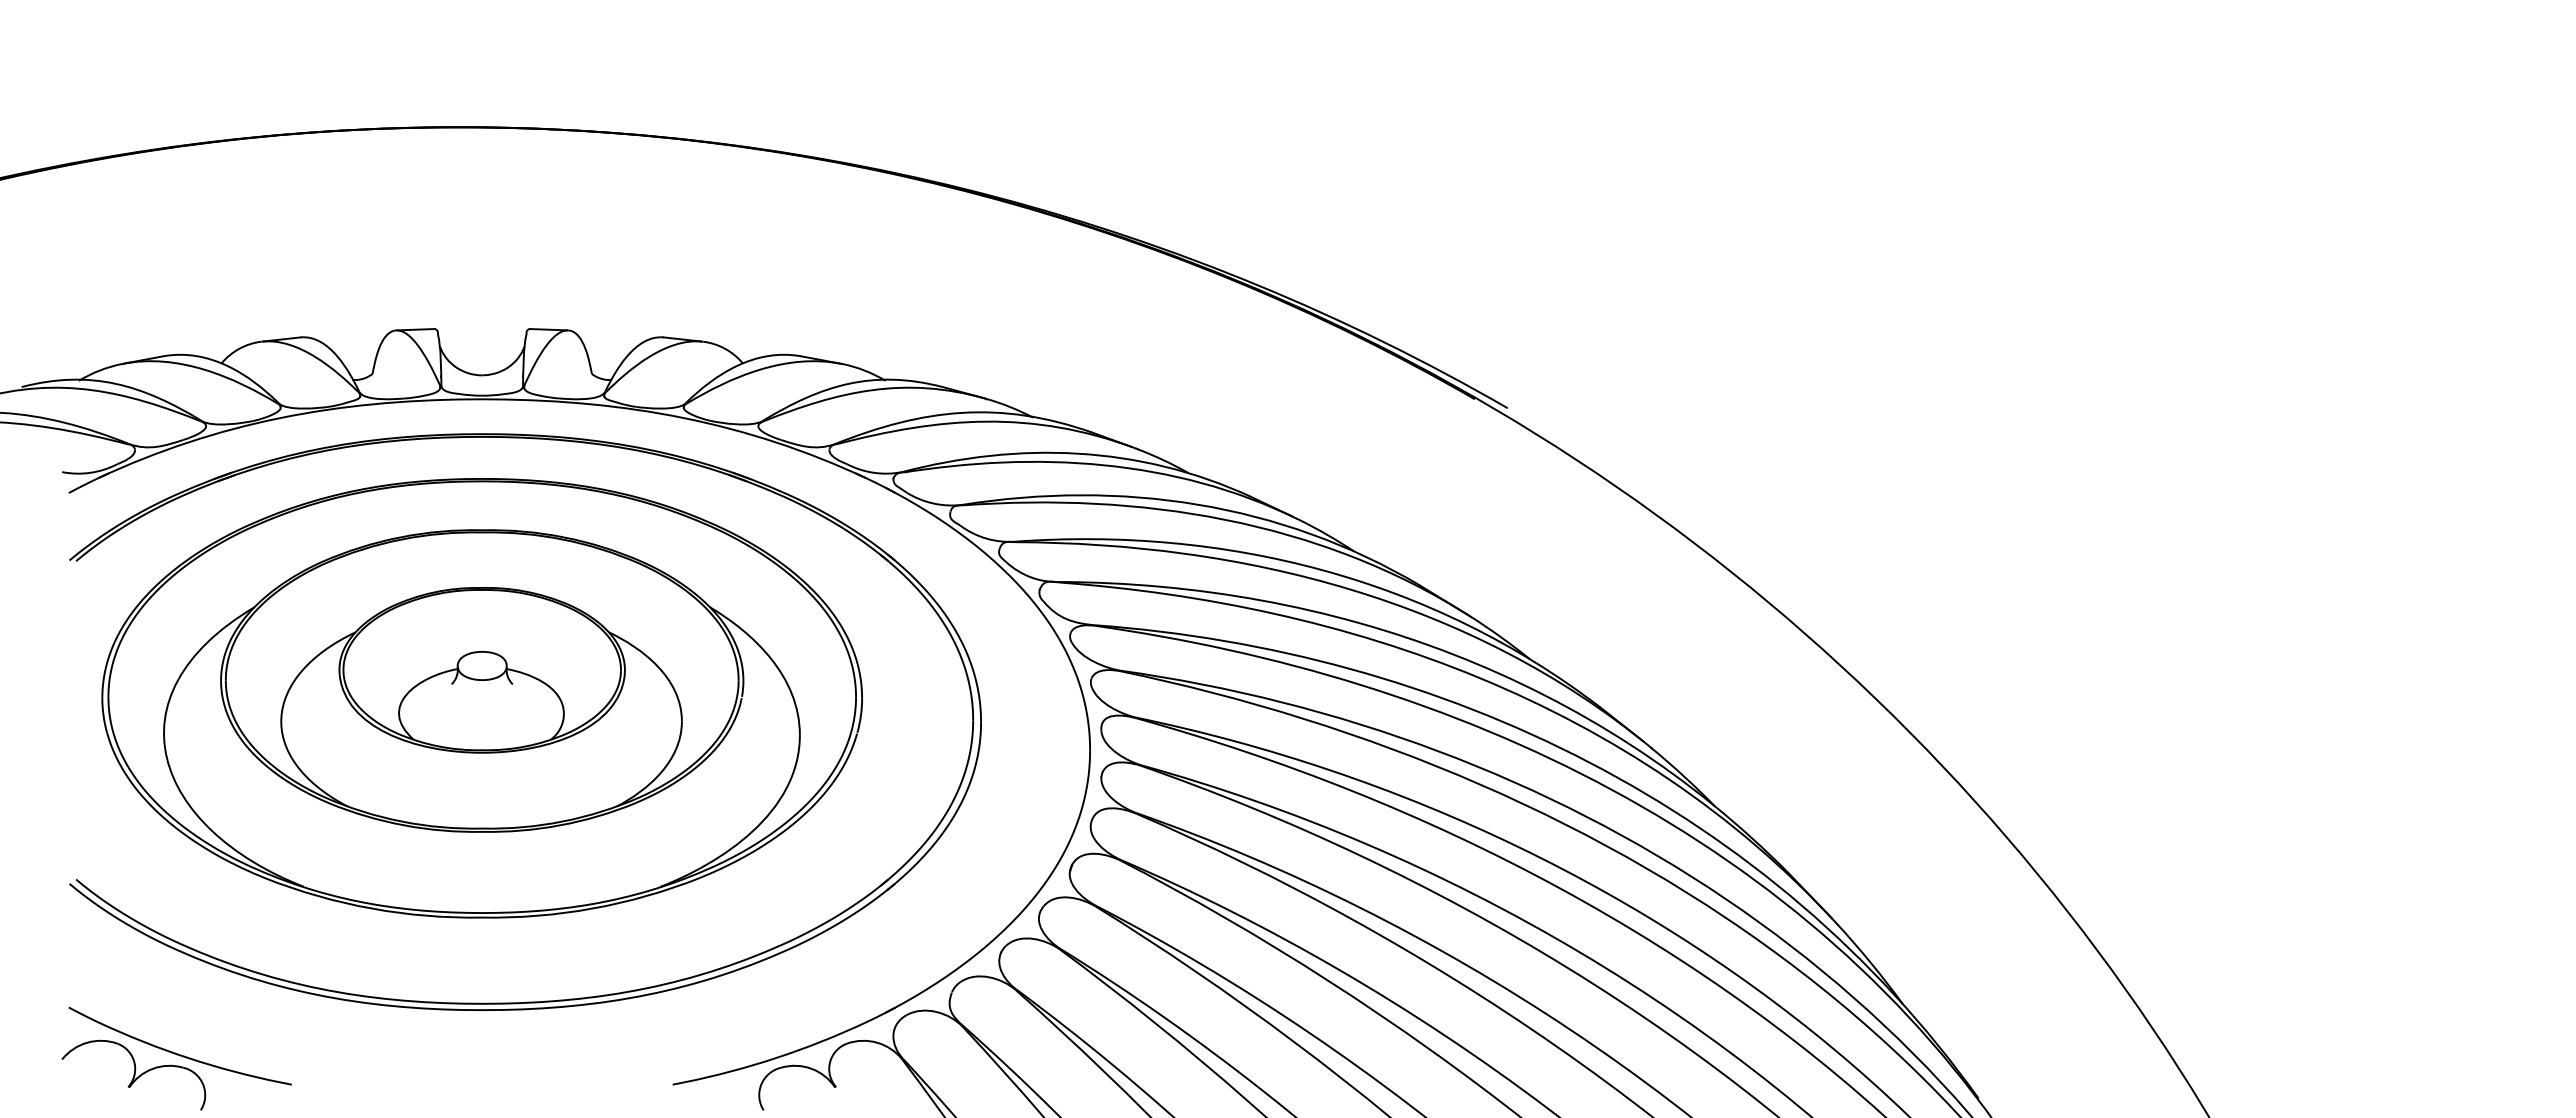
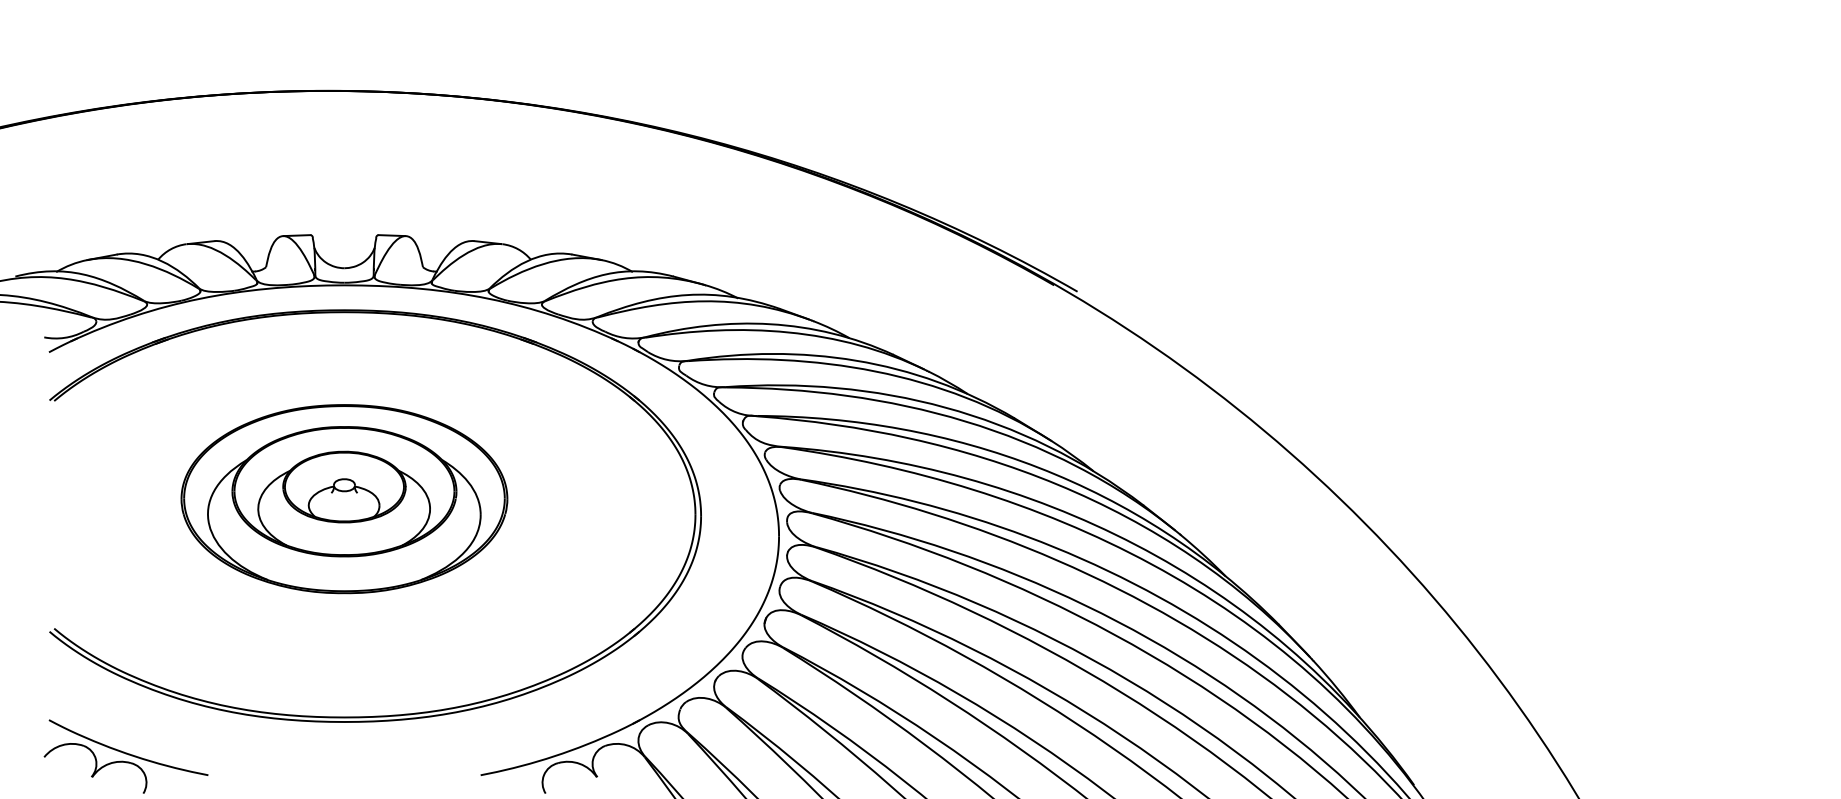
part: (481, 698) -> (344, 499), size x0.6

